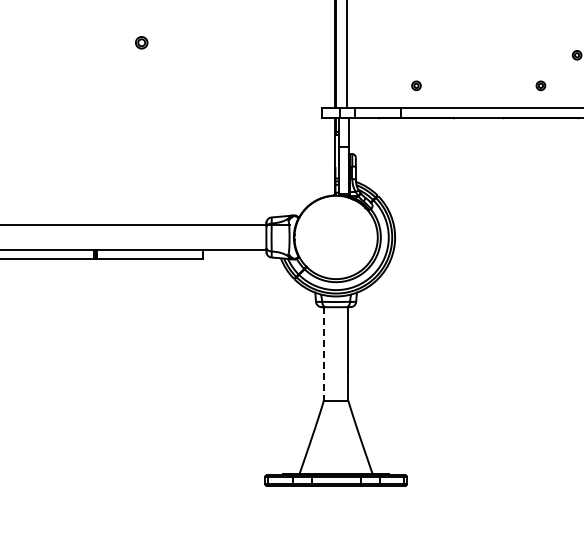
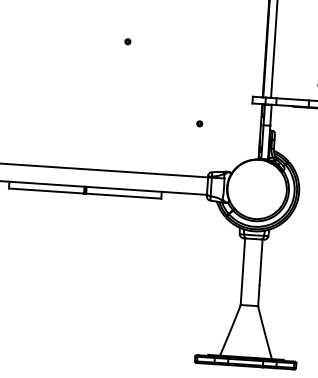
part: (140, 42) -> (127, 41), size x0.62
part: (249, 150) -> (199, 123), added
line: (323, 354) -> (242, 272), dashed -> solid

